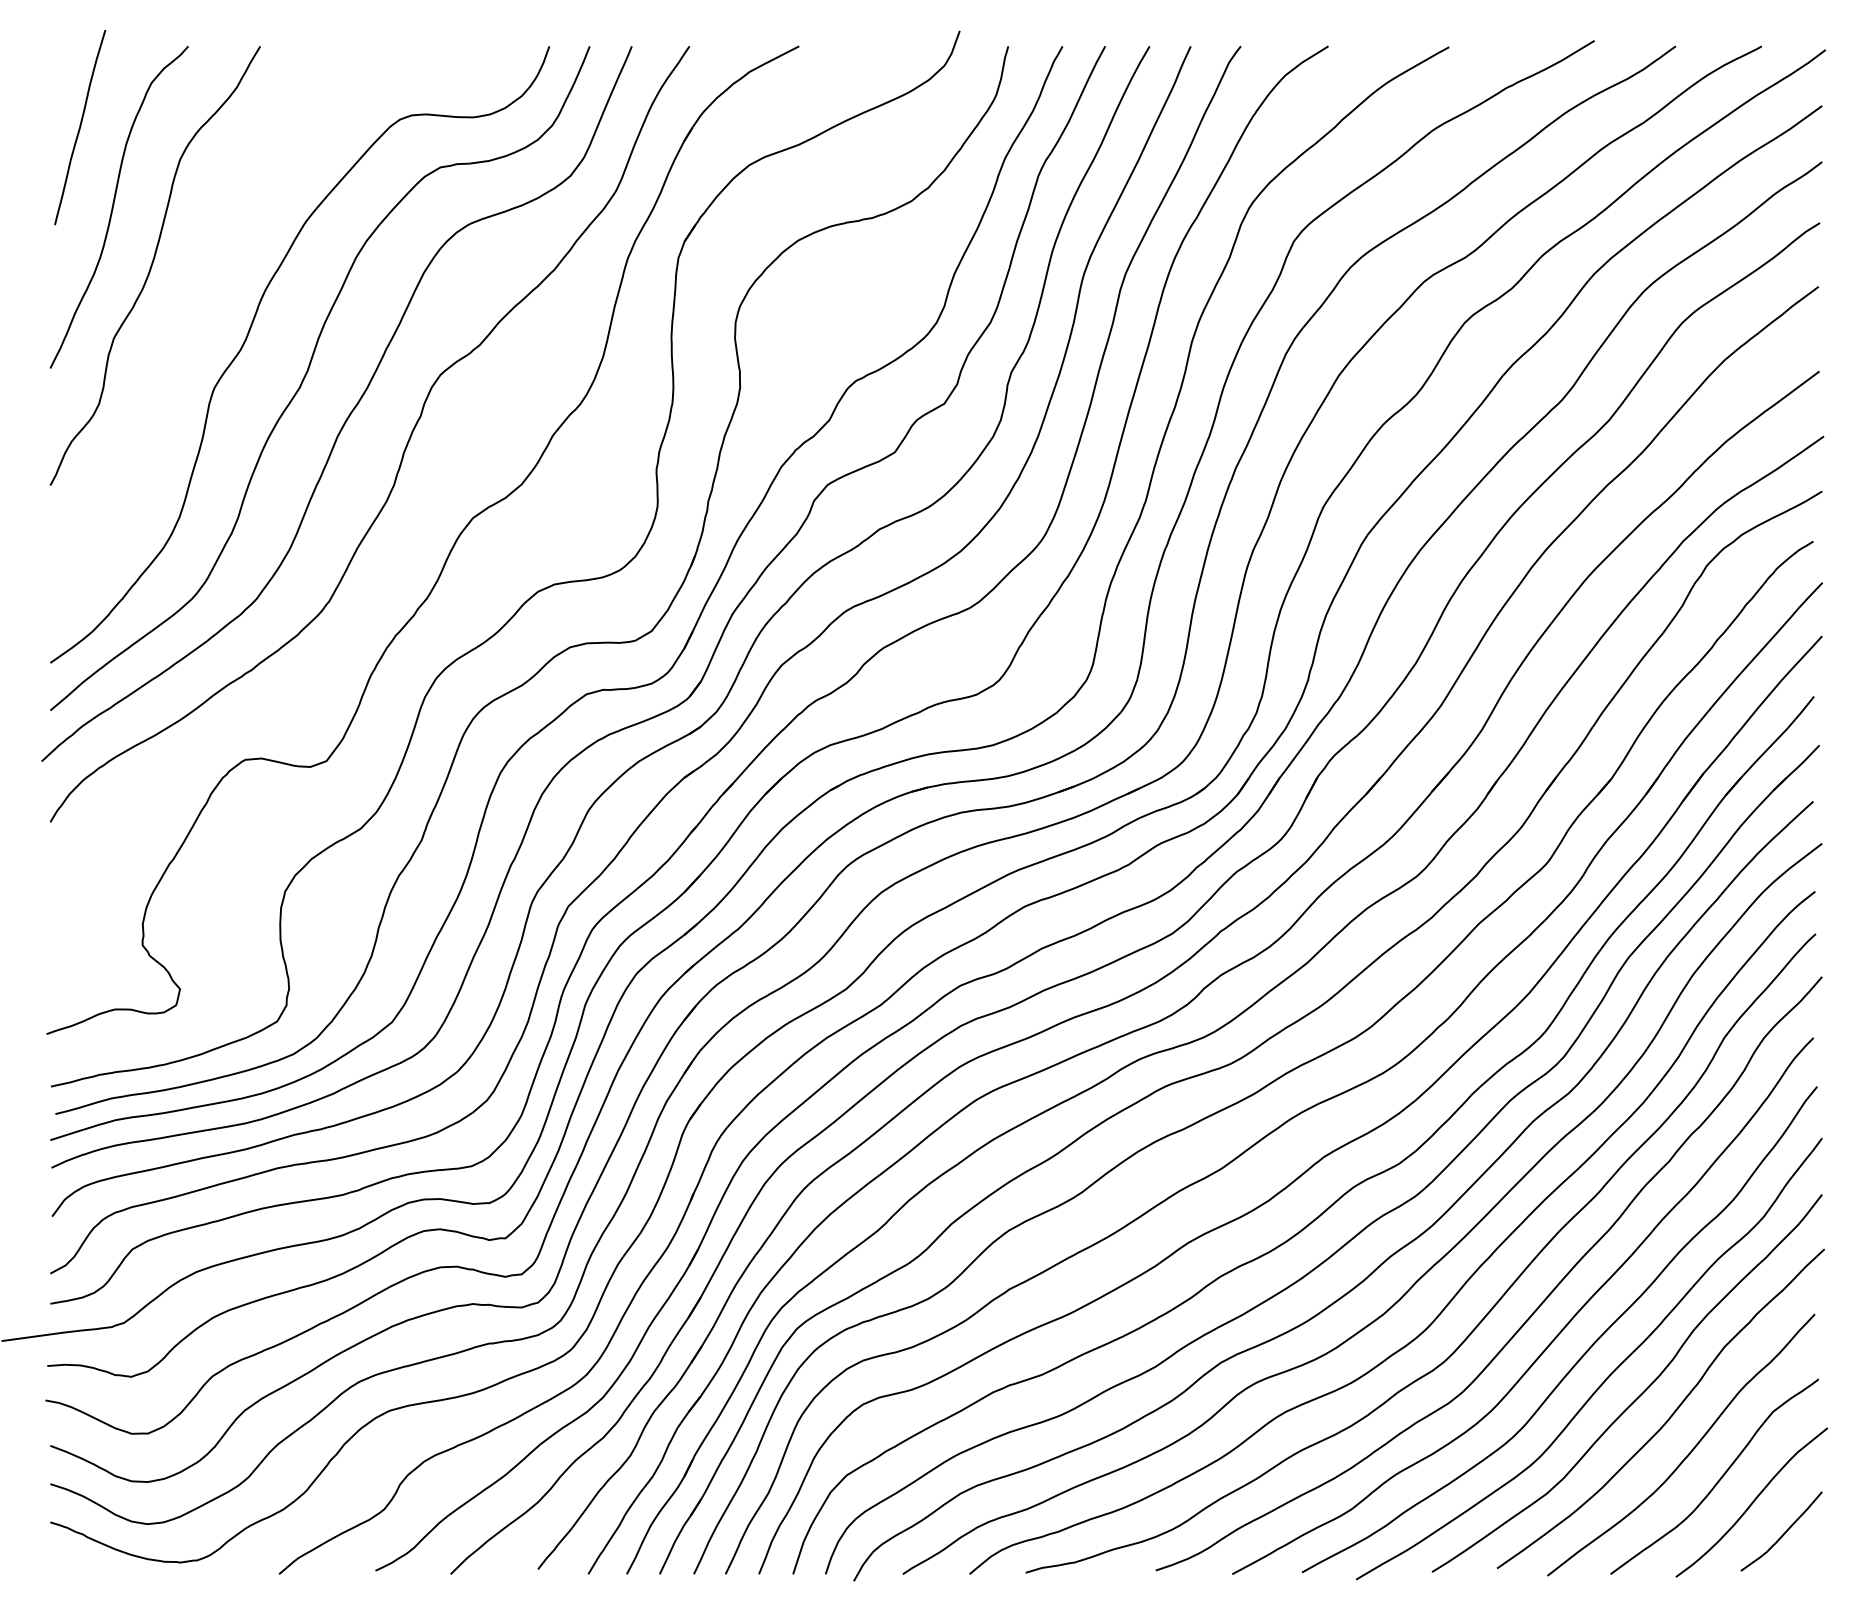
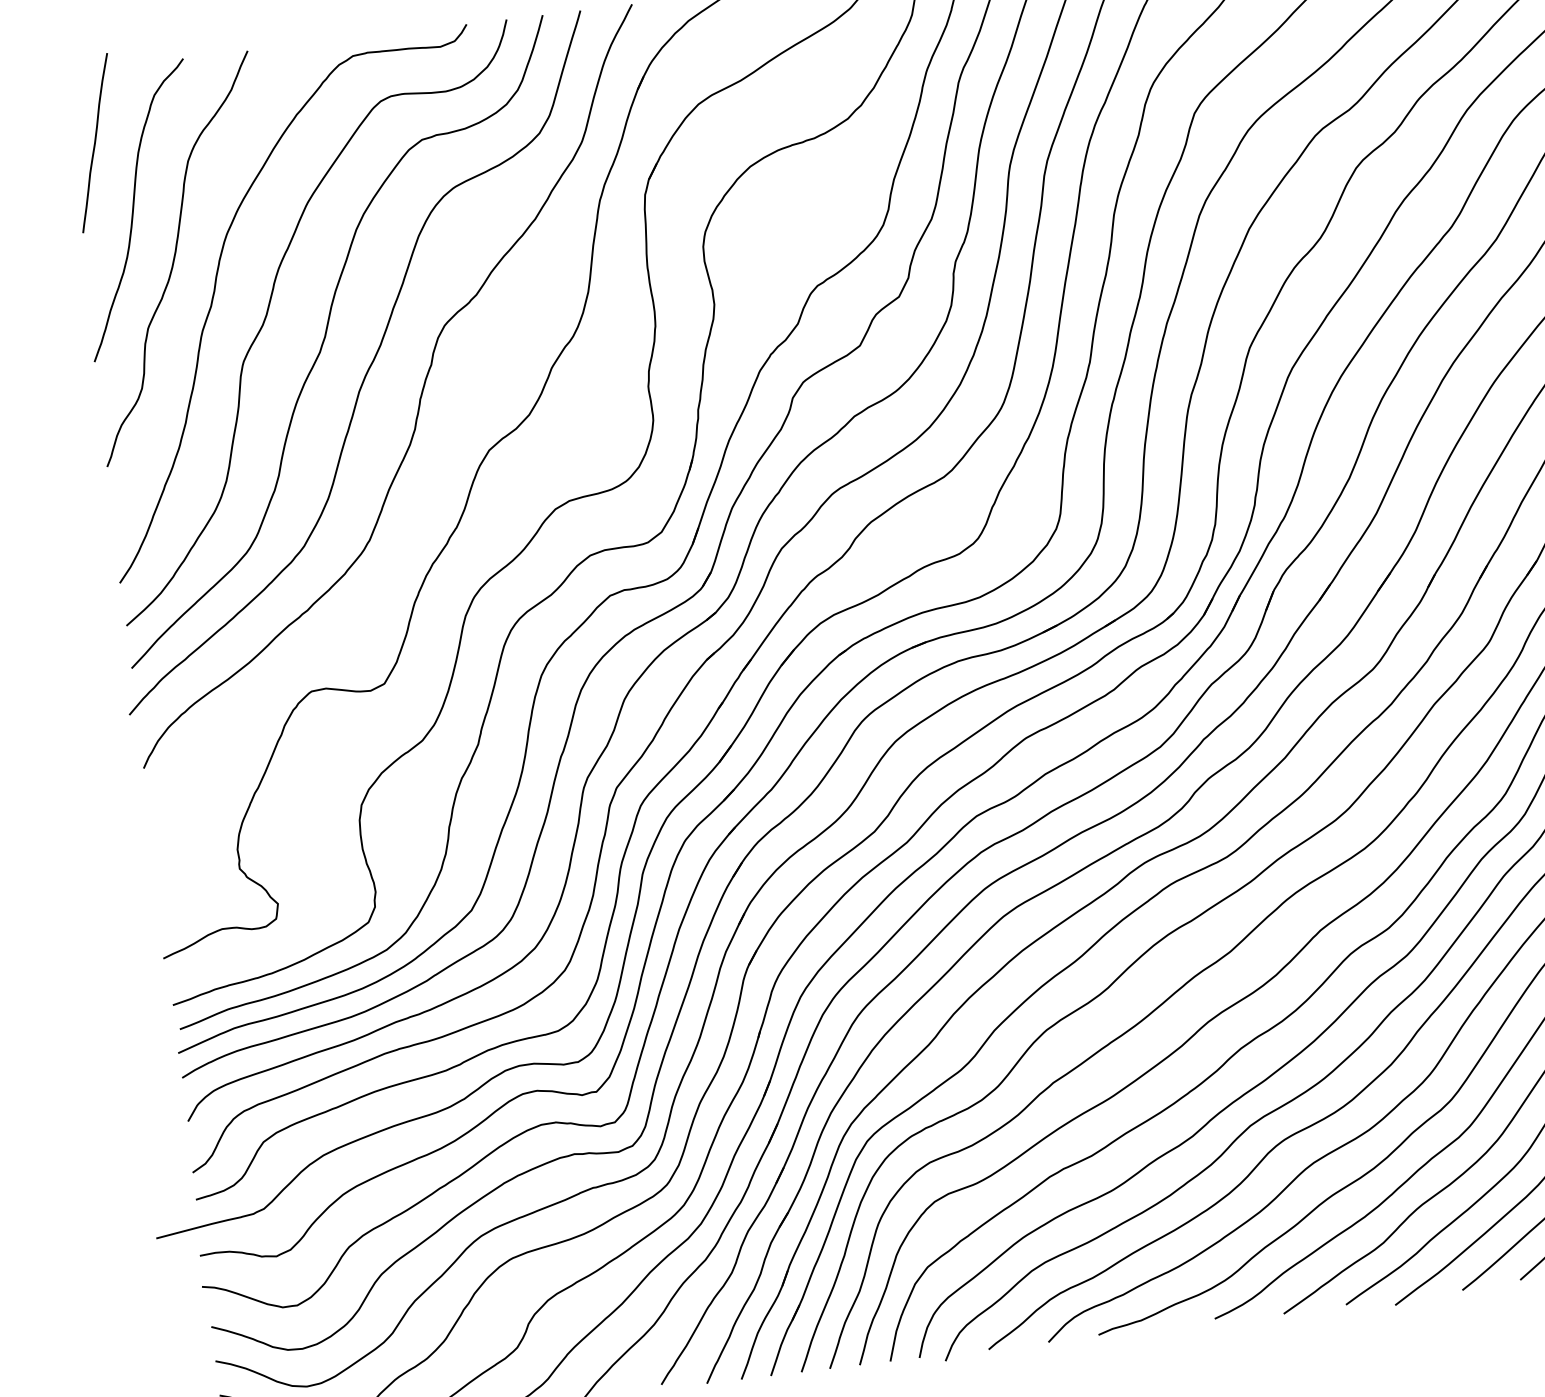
curve: (193, 304) -> (215, 289), added

